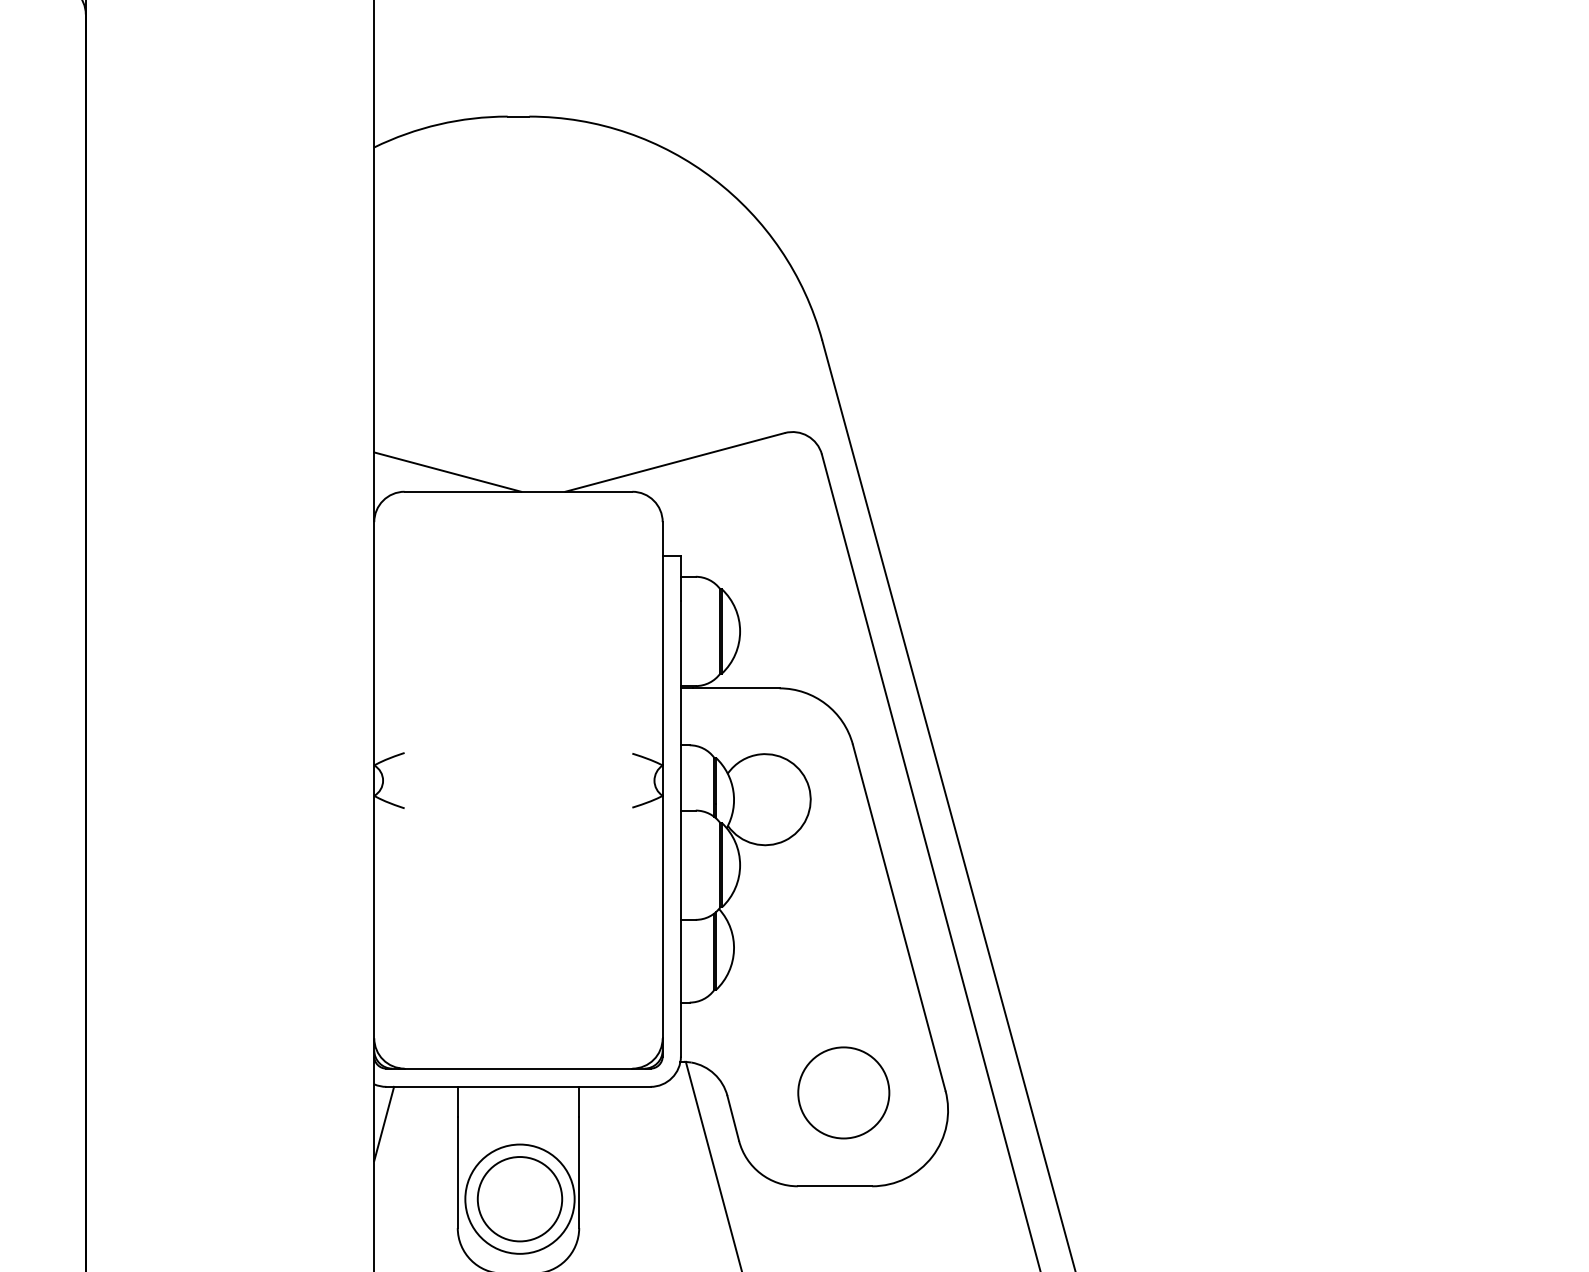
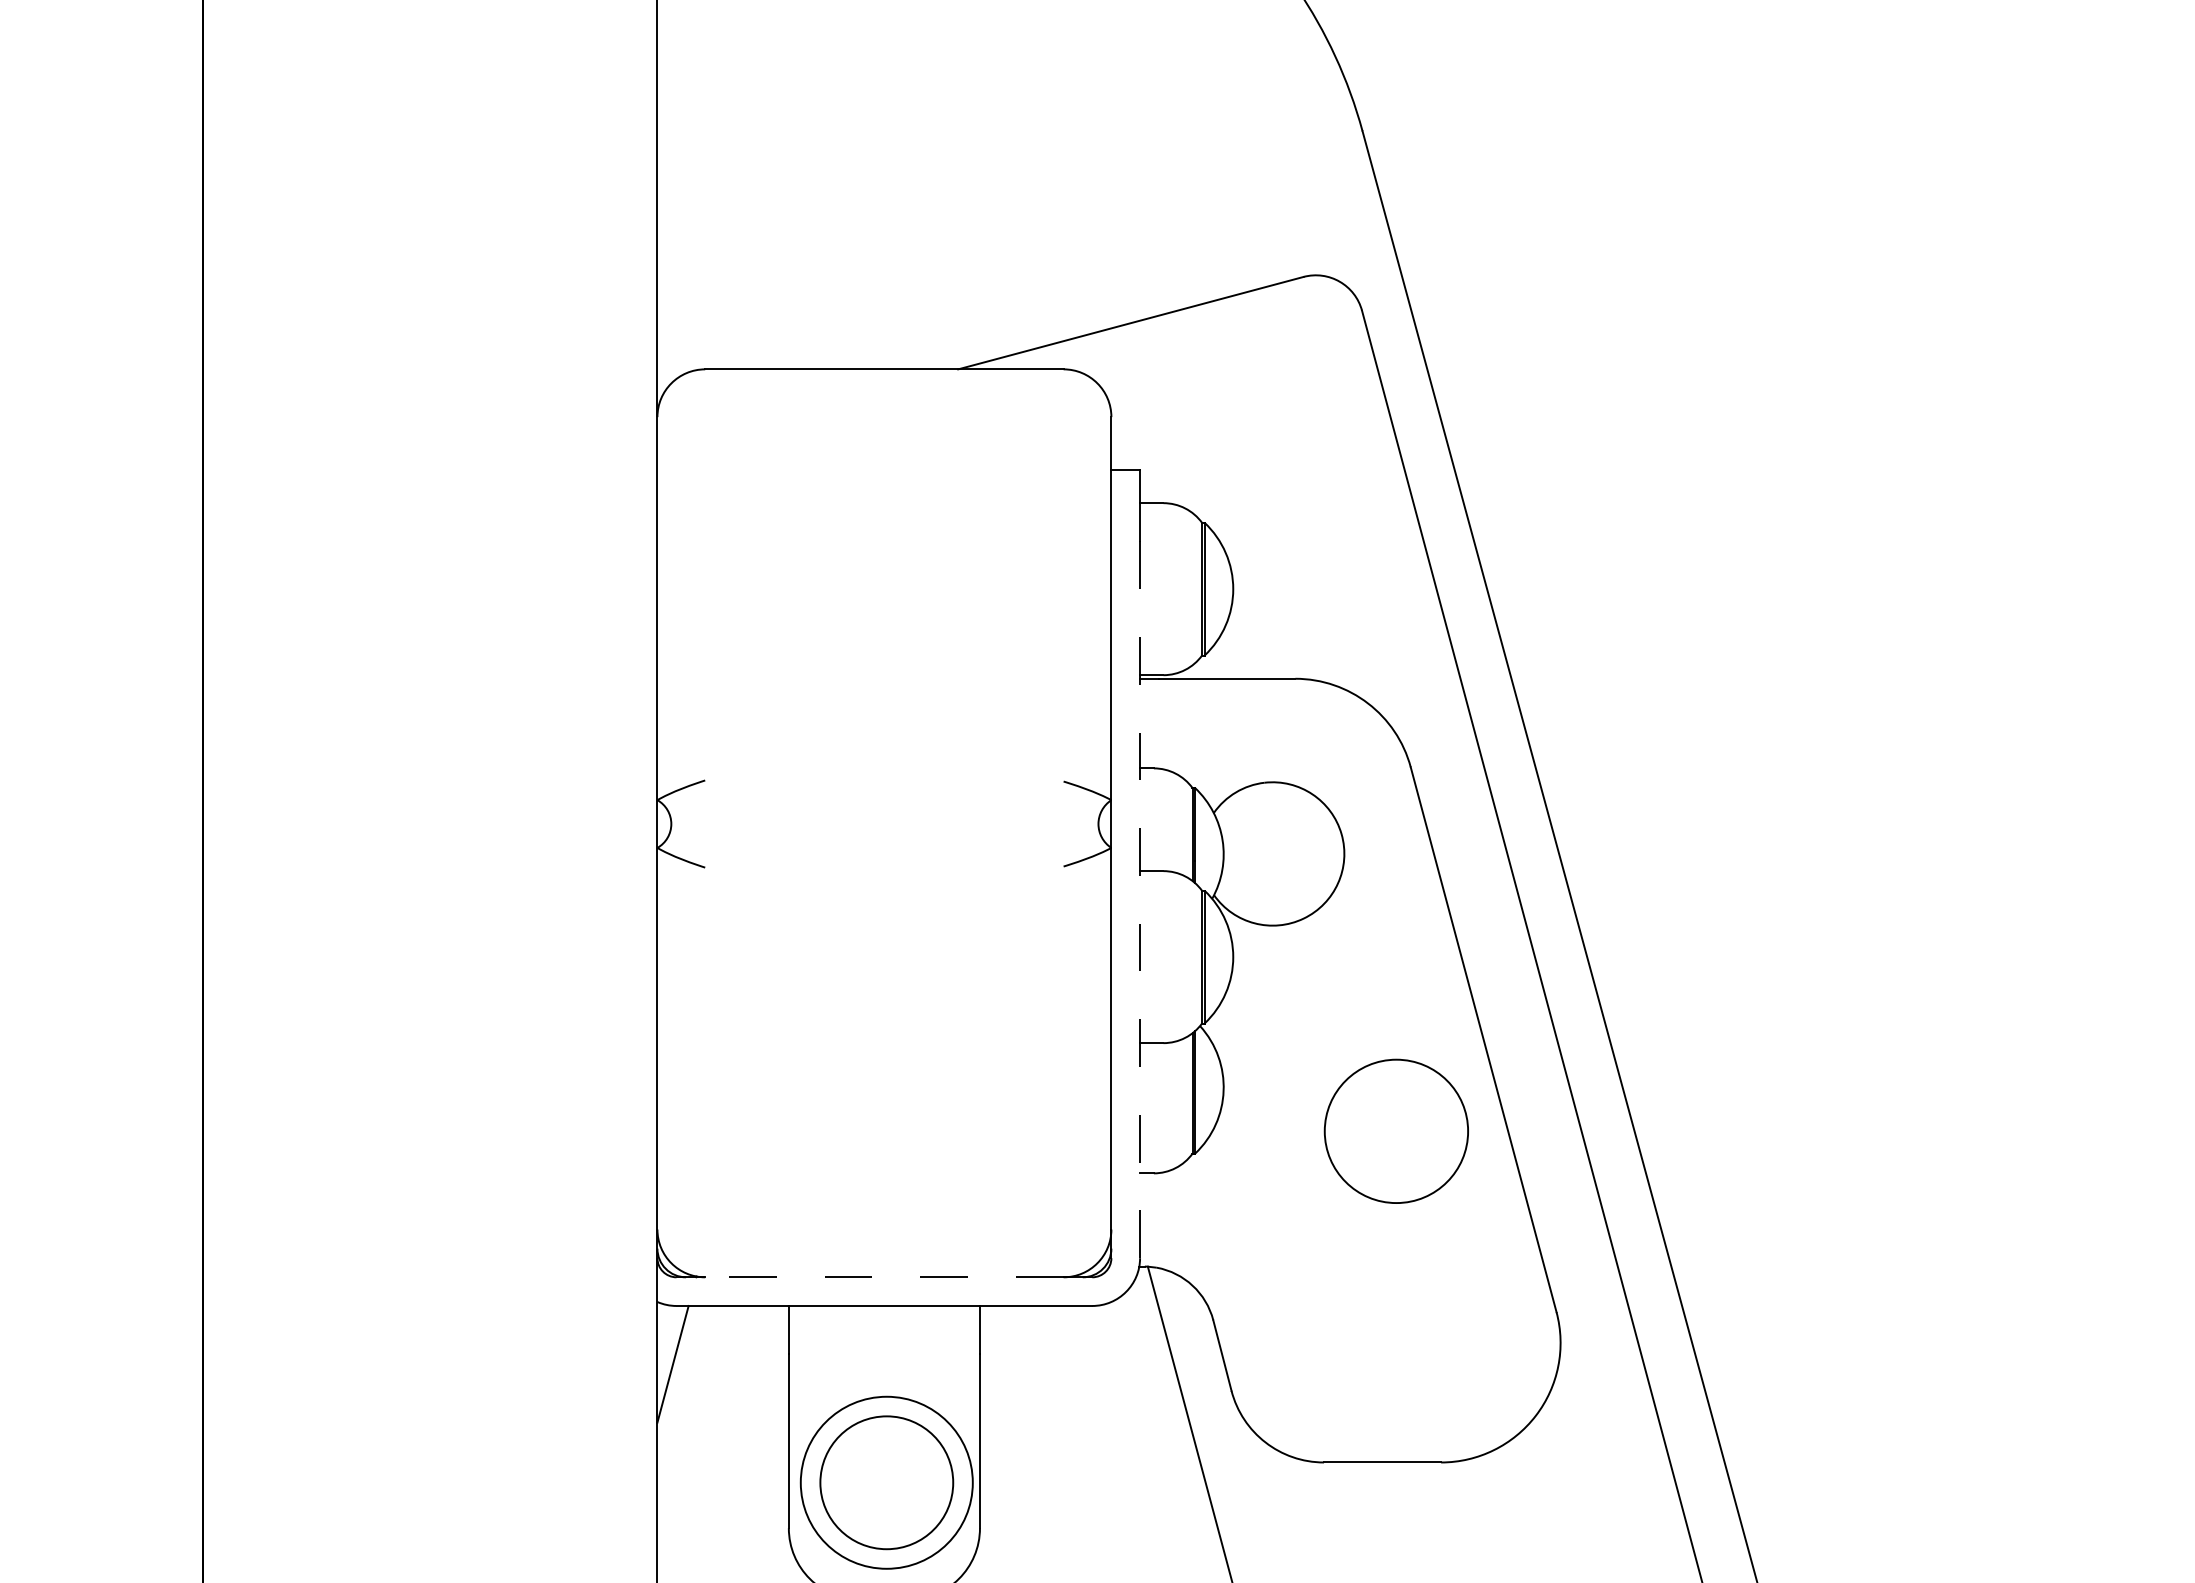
line: (447, 471) -> (772, 337), removed
line: (680, 828) -> (1139, 899), solid -> dashed
line: (518, 1068) -> (884, 1277), solid -> dashed
circle: (843, 1092) -> (1395, 1130), moved

